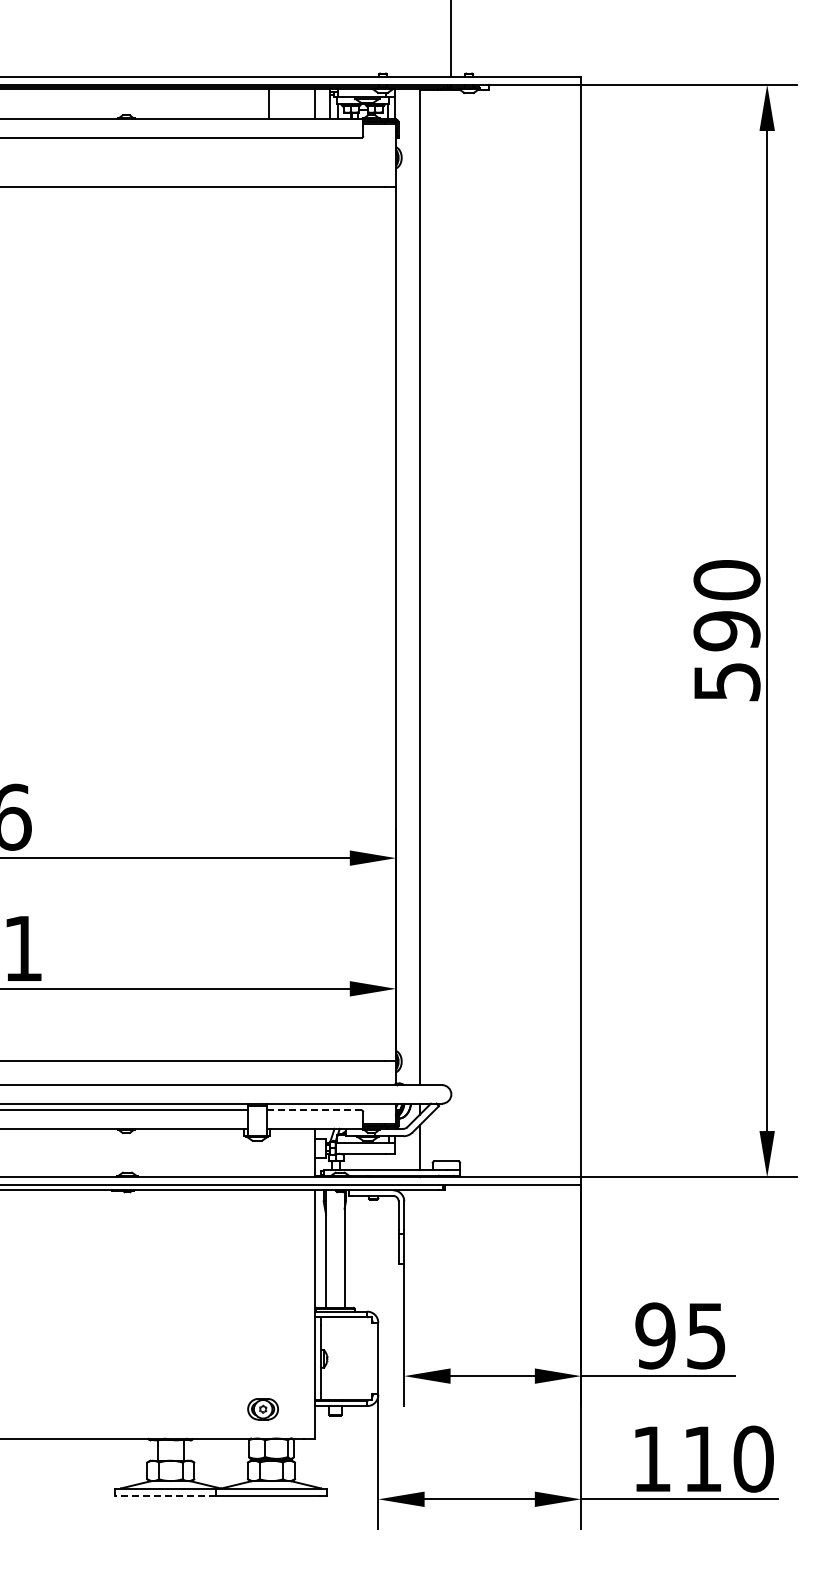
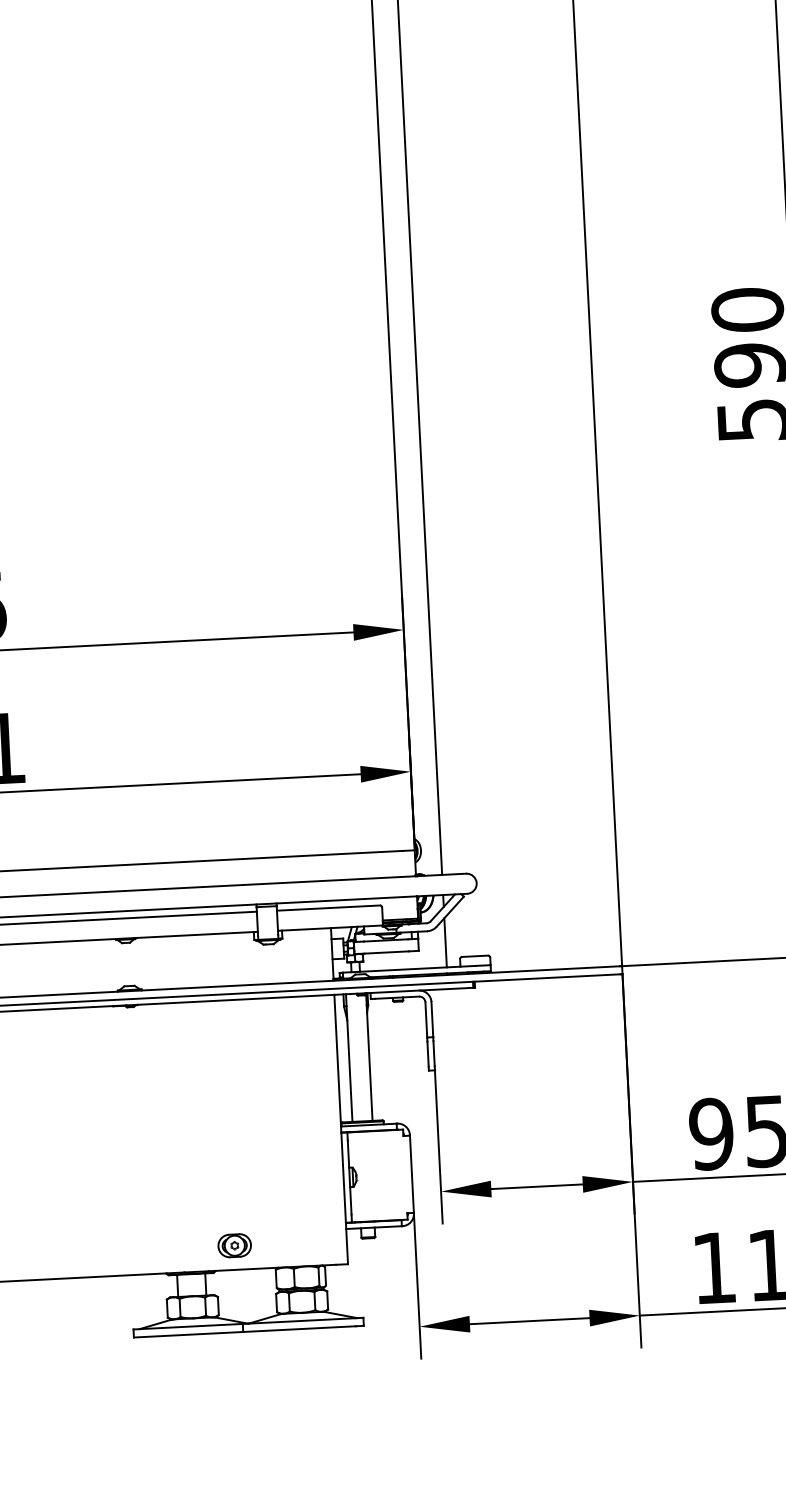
line: (314, 1110) -> (329, 908), dashed -> solid
part: (262, 1409) -> (234, 1246), moved
line: (165, 1495) -> (188, 1334), dashed -> solid

